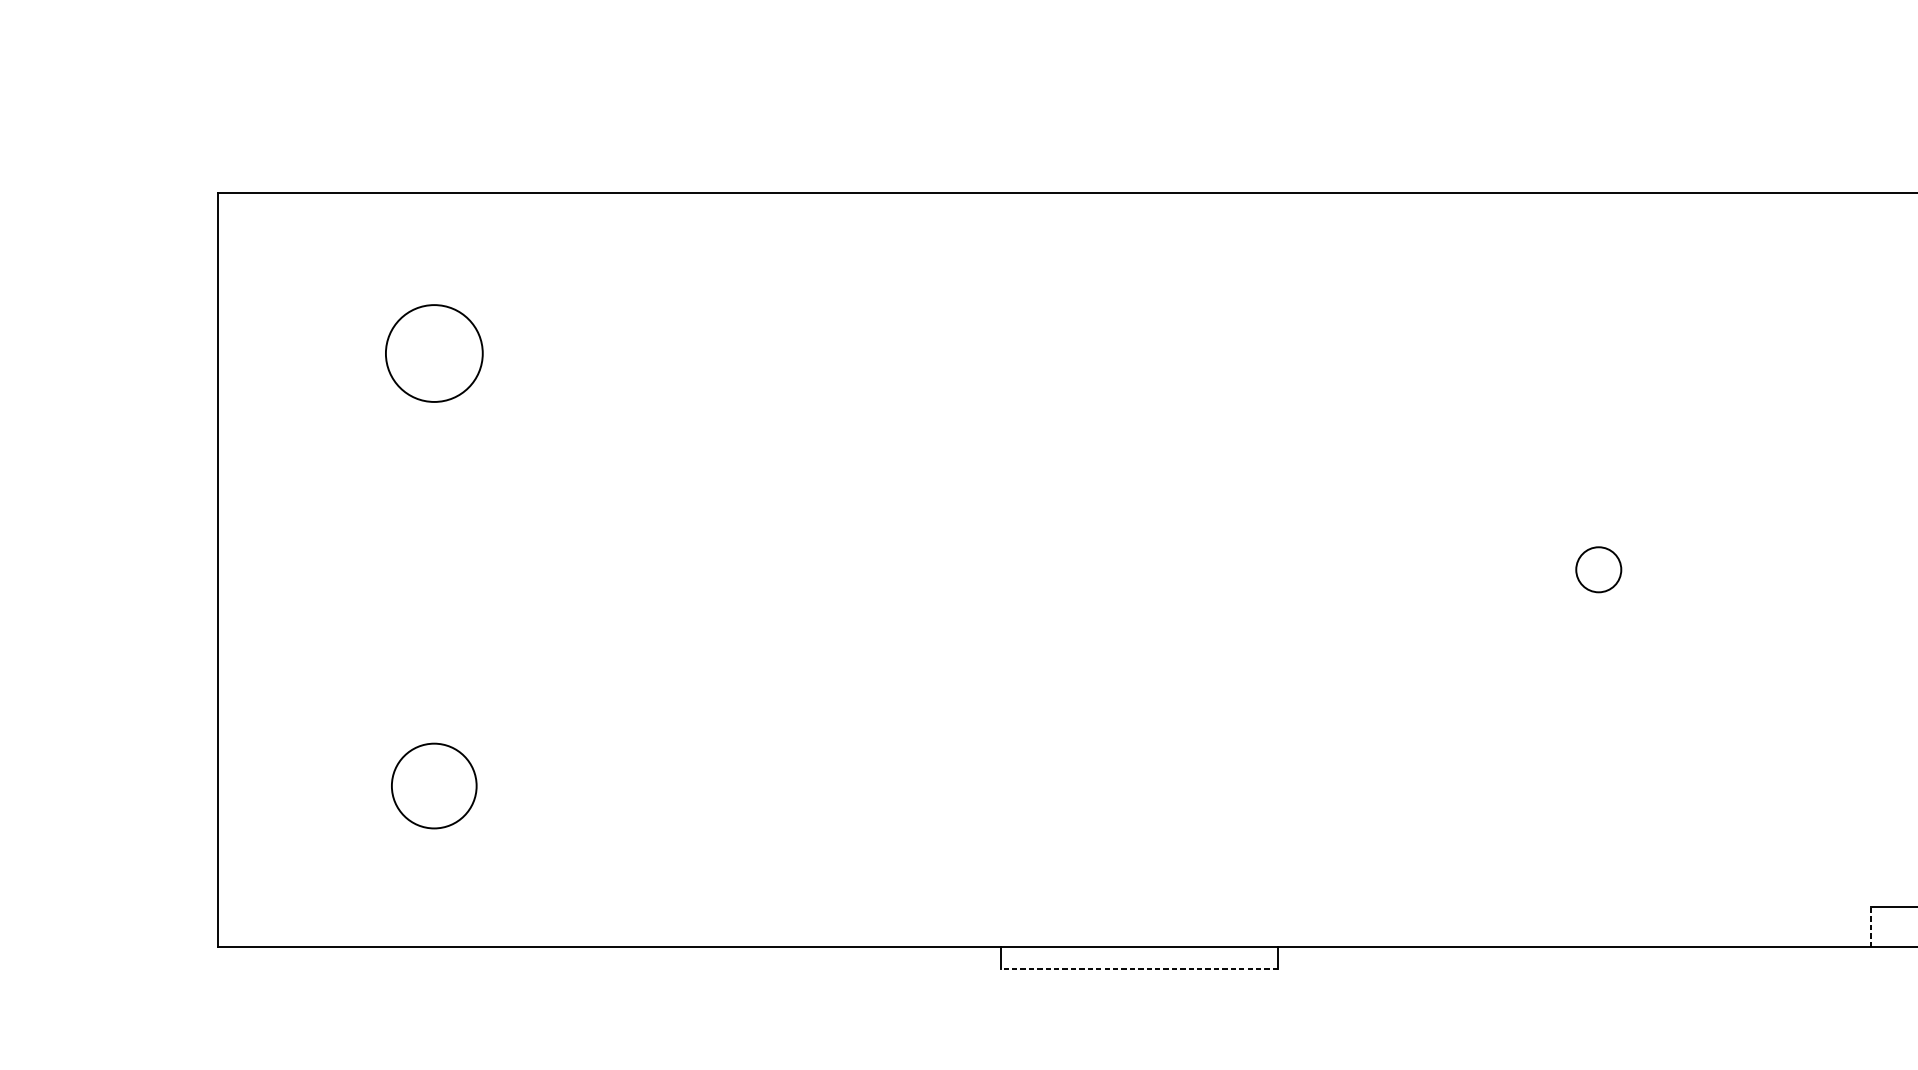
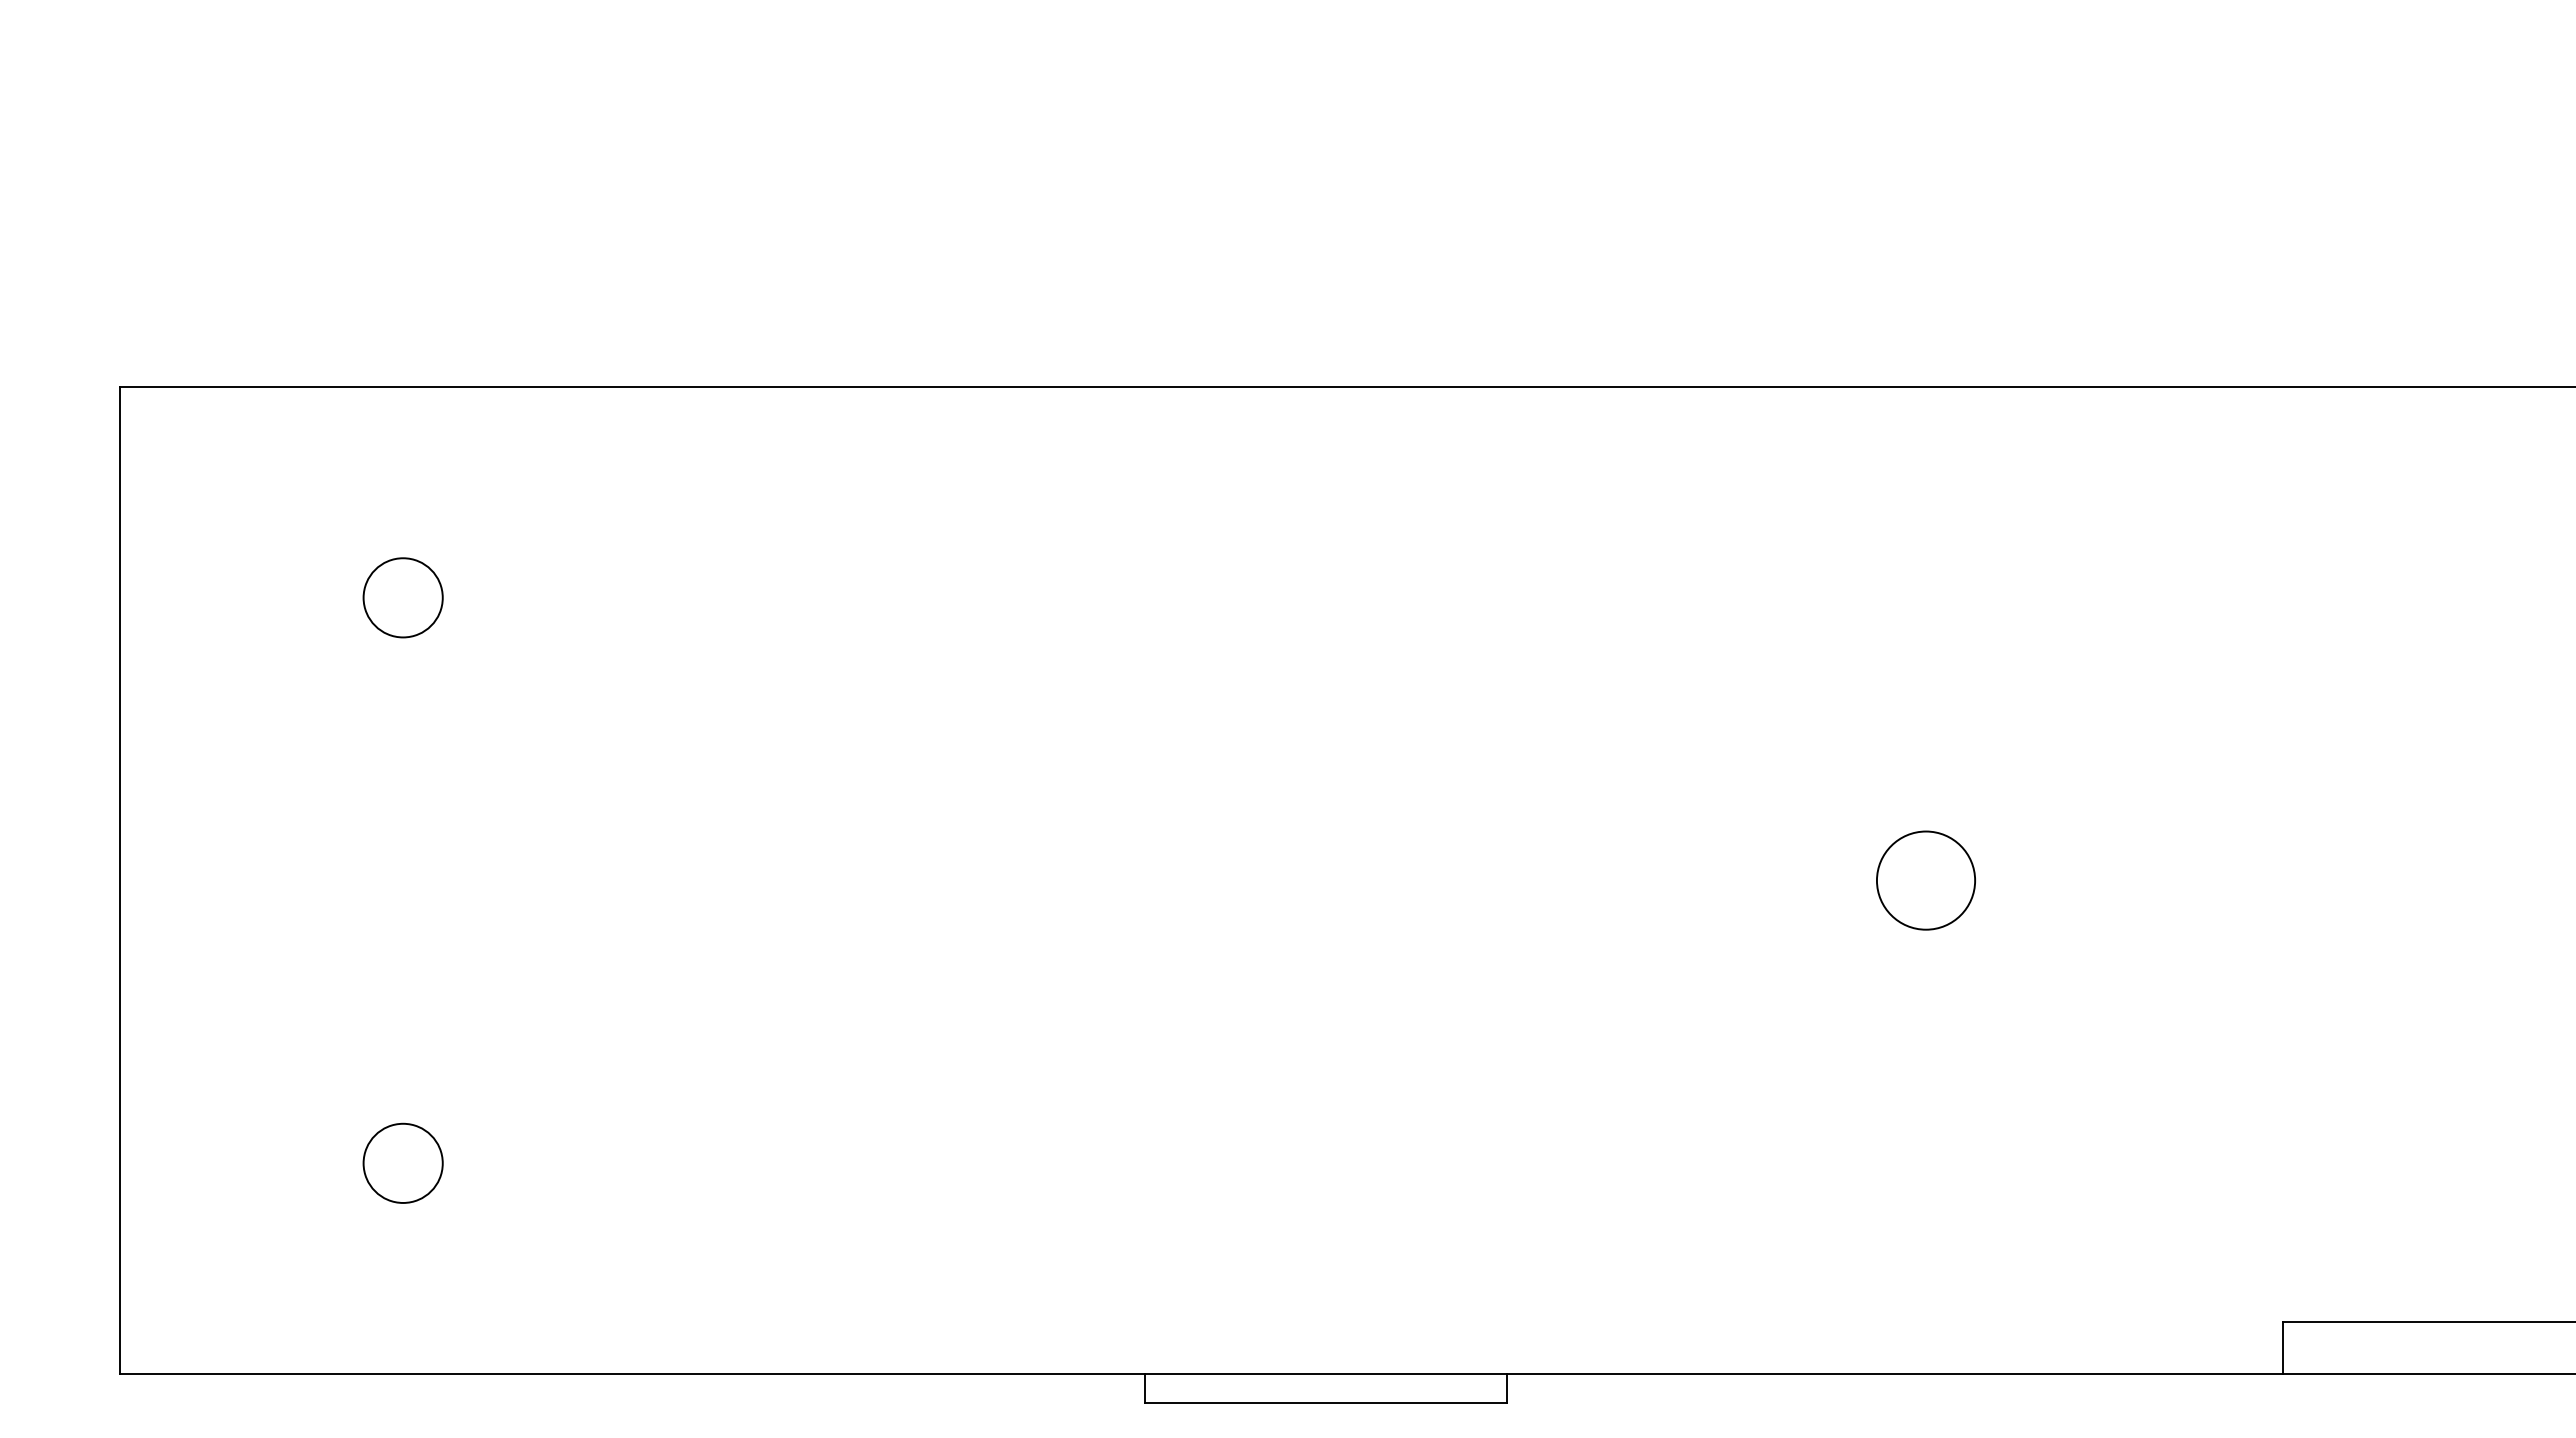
circle: (433, 353) -> (402, 597), size x0.62
circle: (1598, 569) -> (1925, 880), size x1.67
circle: (433, 785) -> (402, 1162), size x0.71
line: (1871, 926) -> (2282, 1347), dashed -> solid
line: (1139, 969) -> (1325, 1403), dashed -> solid

